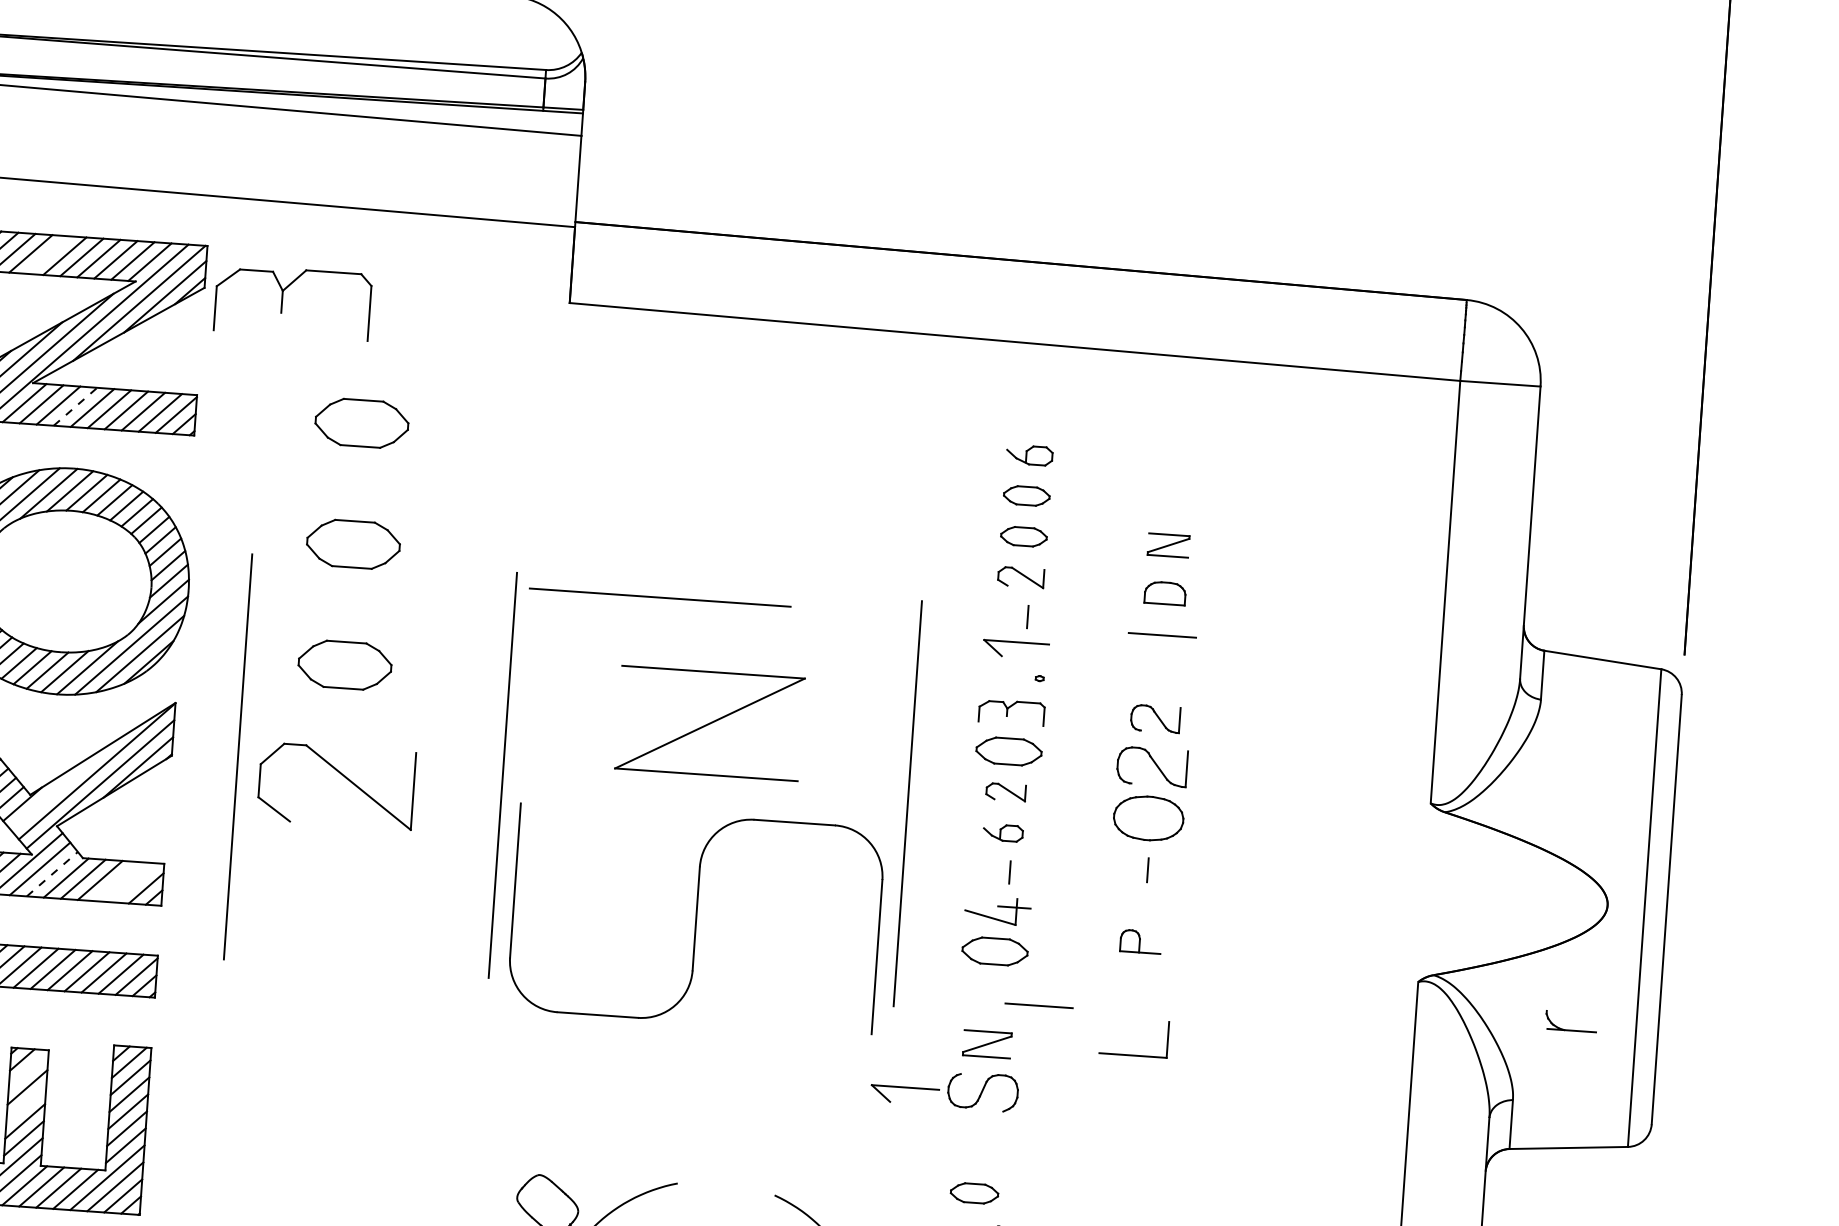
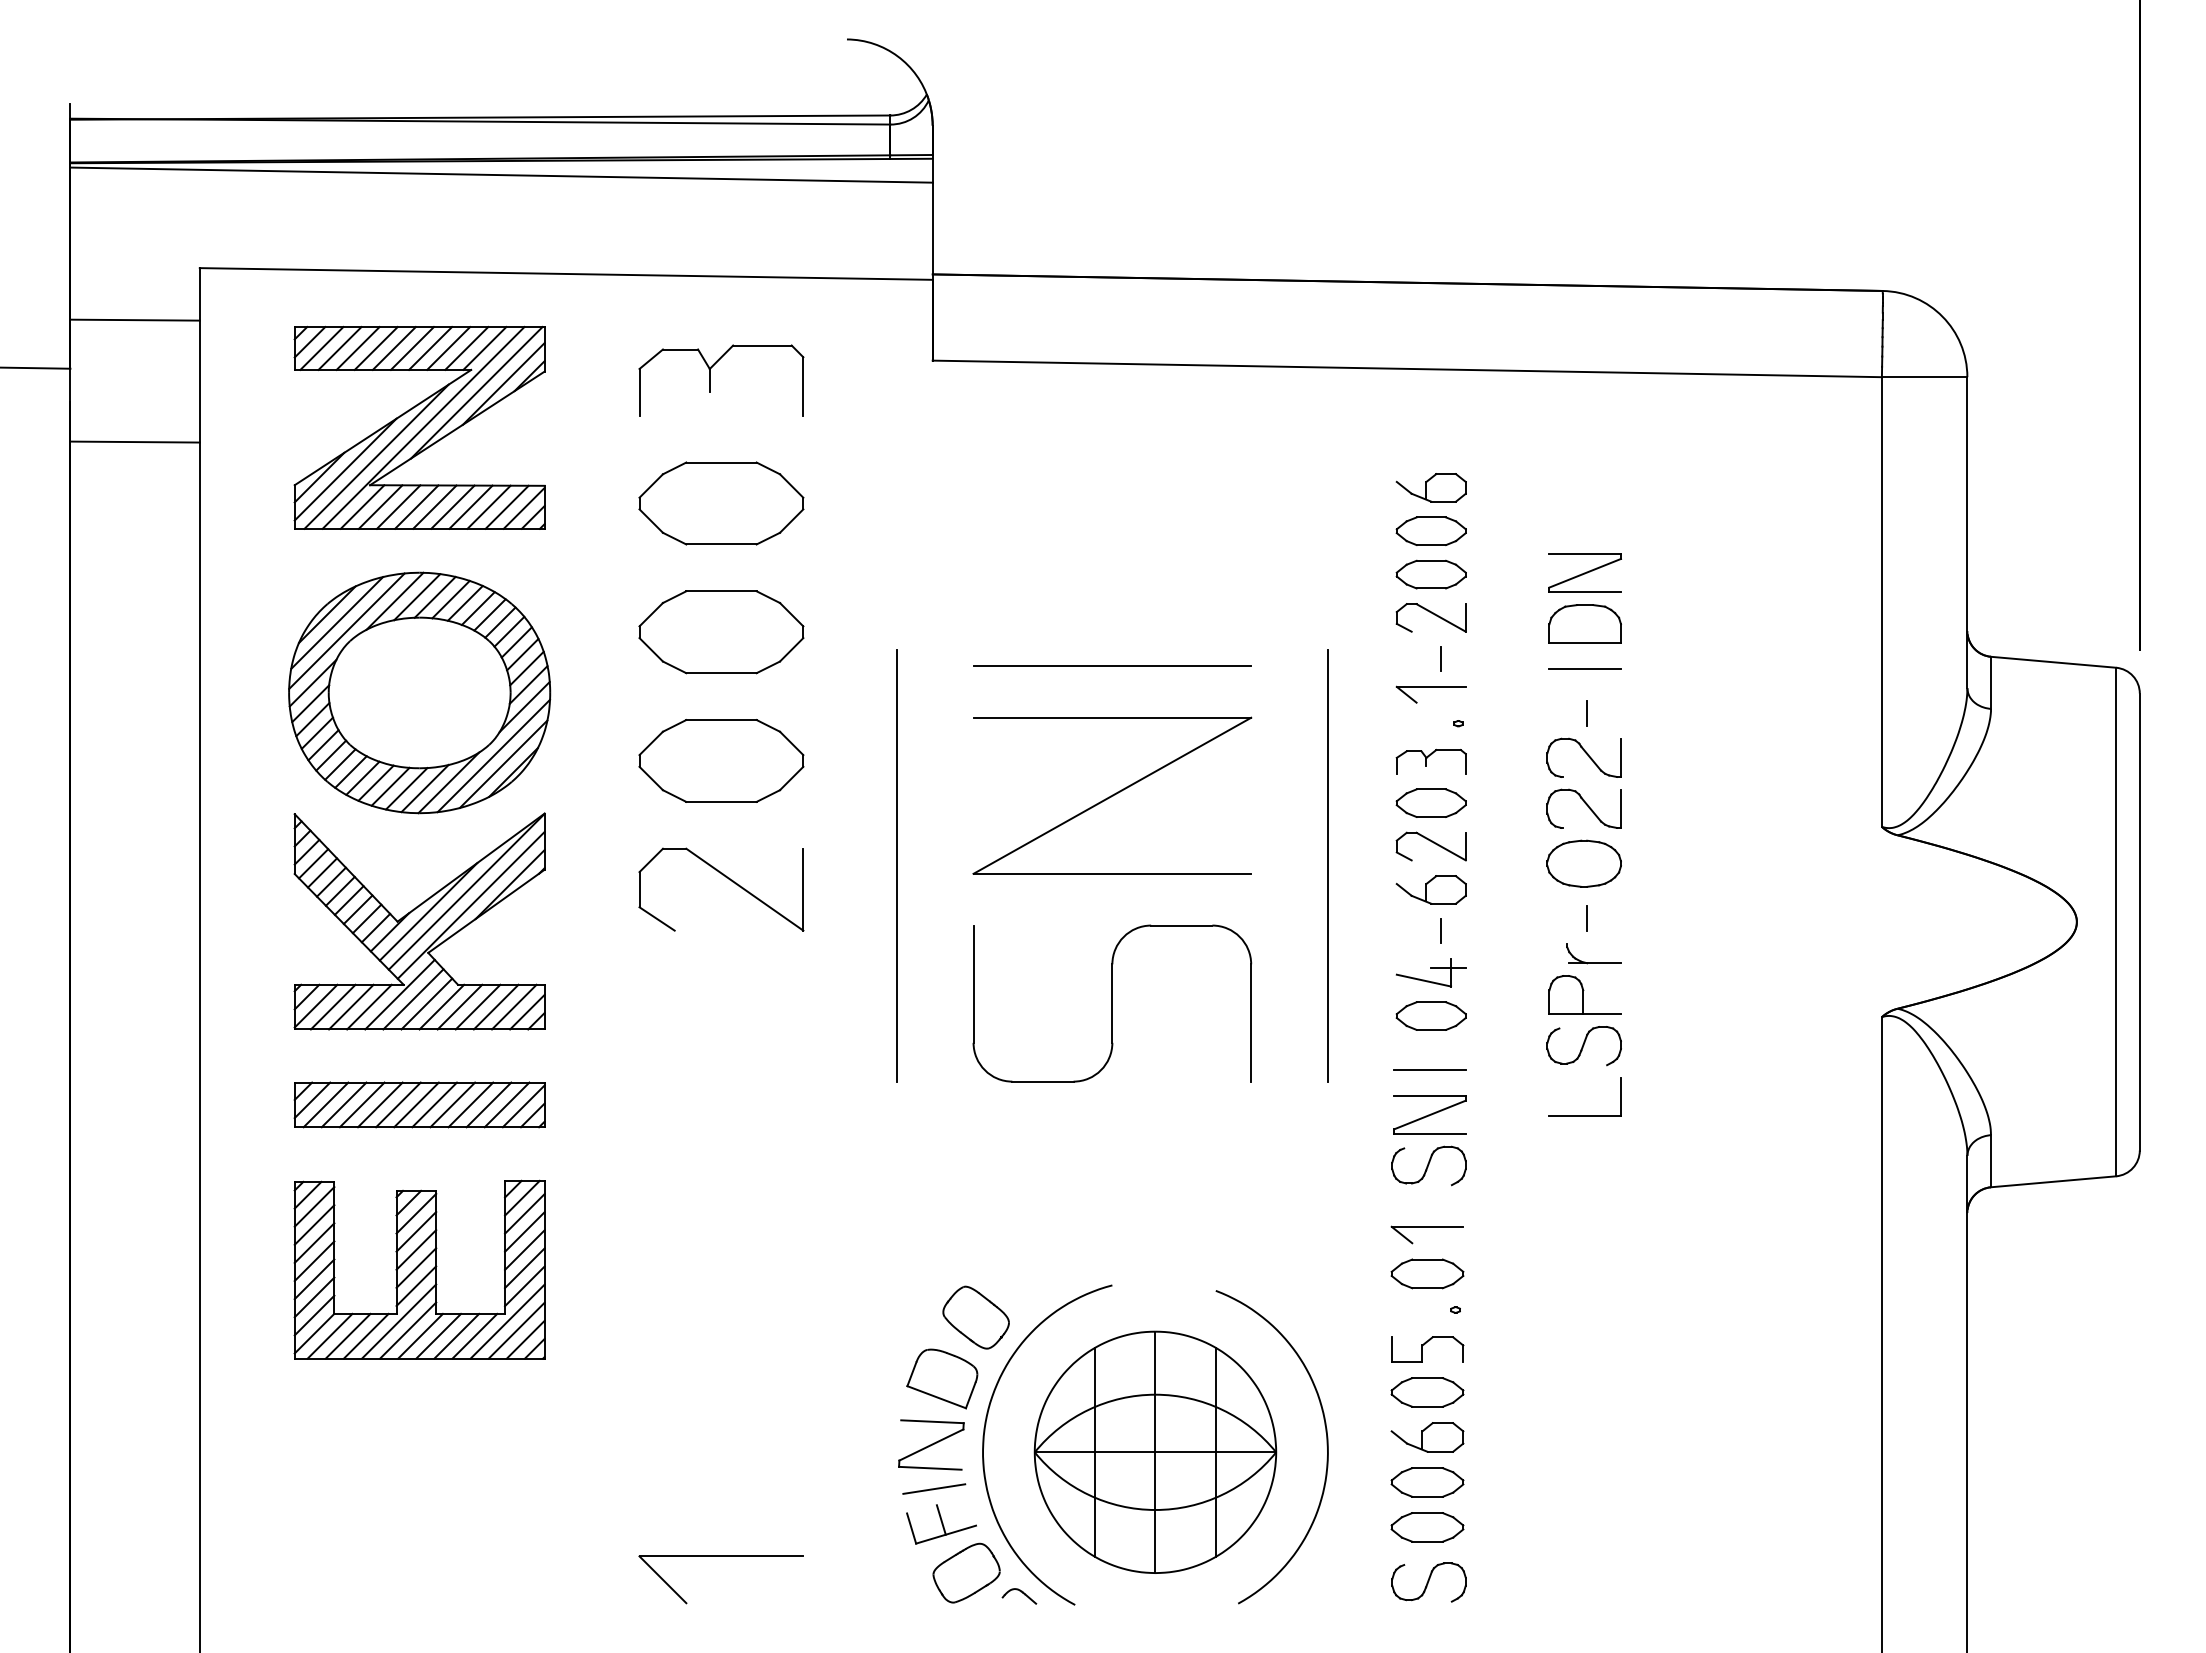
line: (47, 255) -> (375, 348), added
part: (282, 301) -> (710, 380), moved
line: (75, 407) -> (416, 507), dashed -> solid
part: (361, 423) -> (721, 503), size x1.67
part: (1029, 454) -> (1430, 487), size x1.43
part: (1026, 495) -> (1430, 530), size x1.43
part: (1023, 536) -> (1430, 574), size x1.43
part: (353, 544) -> (721, 632), size x1.67
part: (1168, 544) -> (1584, 572), size x1.67
part: (1020, 577) -> (1430, 617), size x1.43
part: (1164, 592) -> (1584, 623), size x1.67
line: (660, 597) -> (1112, 665), moved
part: (345, 664) -> (721, 760), size x1.67
line: (1161, 677) -> (1587, 713), added
part: (1154, 718) -> (1583, 757), size x1.43
part: (710, 723) -> (1112, 795), size x1.43
line: (237, 756) -> (614, 865), removed
line: (59, 787) -> (428, 911), added
part: (1005, 792) -> (1430, 846), size x1.67
part: (1002, 832) -> (1430, 889), size x1.67
line: (51, 874) -> (426, 1004), dashed -> solid
line: (116, 880) -> (495, 1006), added
line: (134, 882) -> (514, 1006), added
part: (696, 918) -> (1112, 1003), size x0.71
part: (1140, 941) -> (1584, 994), size x1.67
part: (1136, 990) -> (1583, 1046), added
line: (1038, 1004) -> (1429, 1069), moved
part: (1570, 1029) -> (1593, 962), moved
part: (986, 1043) -> (1429, 1114), size x1.43
line: (28, 1070) -> (416, 1213), added
part: (904, 1088) -> (1426, 1227), moved
line: (26, 1104) -> (416, 1249), added
part: (974, 1193) -> (1427, 1273), size x1.43

